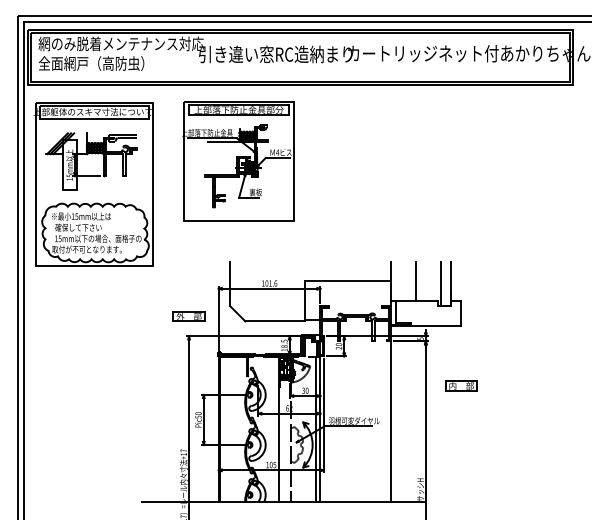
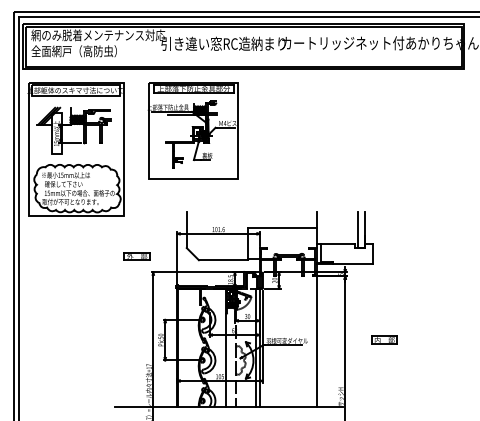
line: (415, 281) -> (336, 227), removed
part: (188, 316) -> (136, 256), moved
part: (461, 385) -> (384, 339), moved

